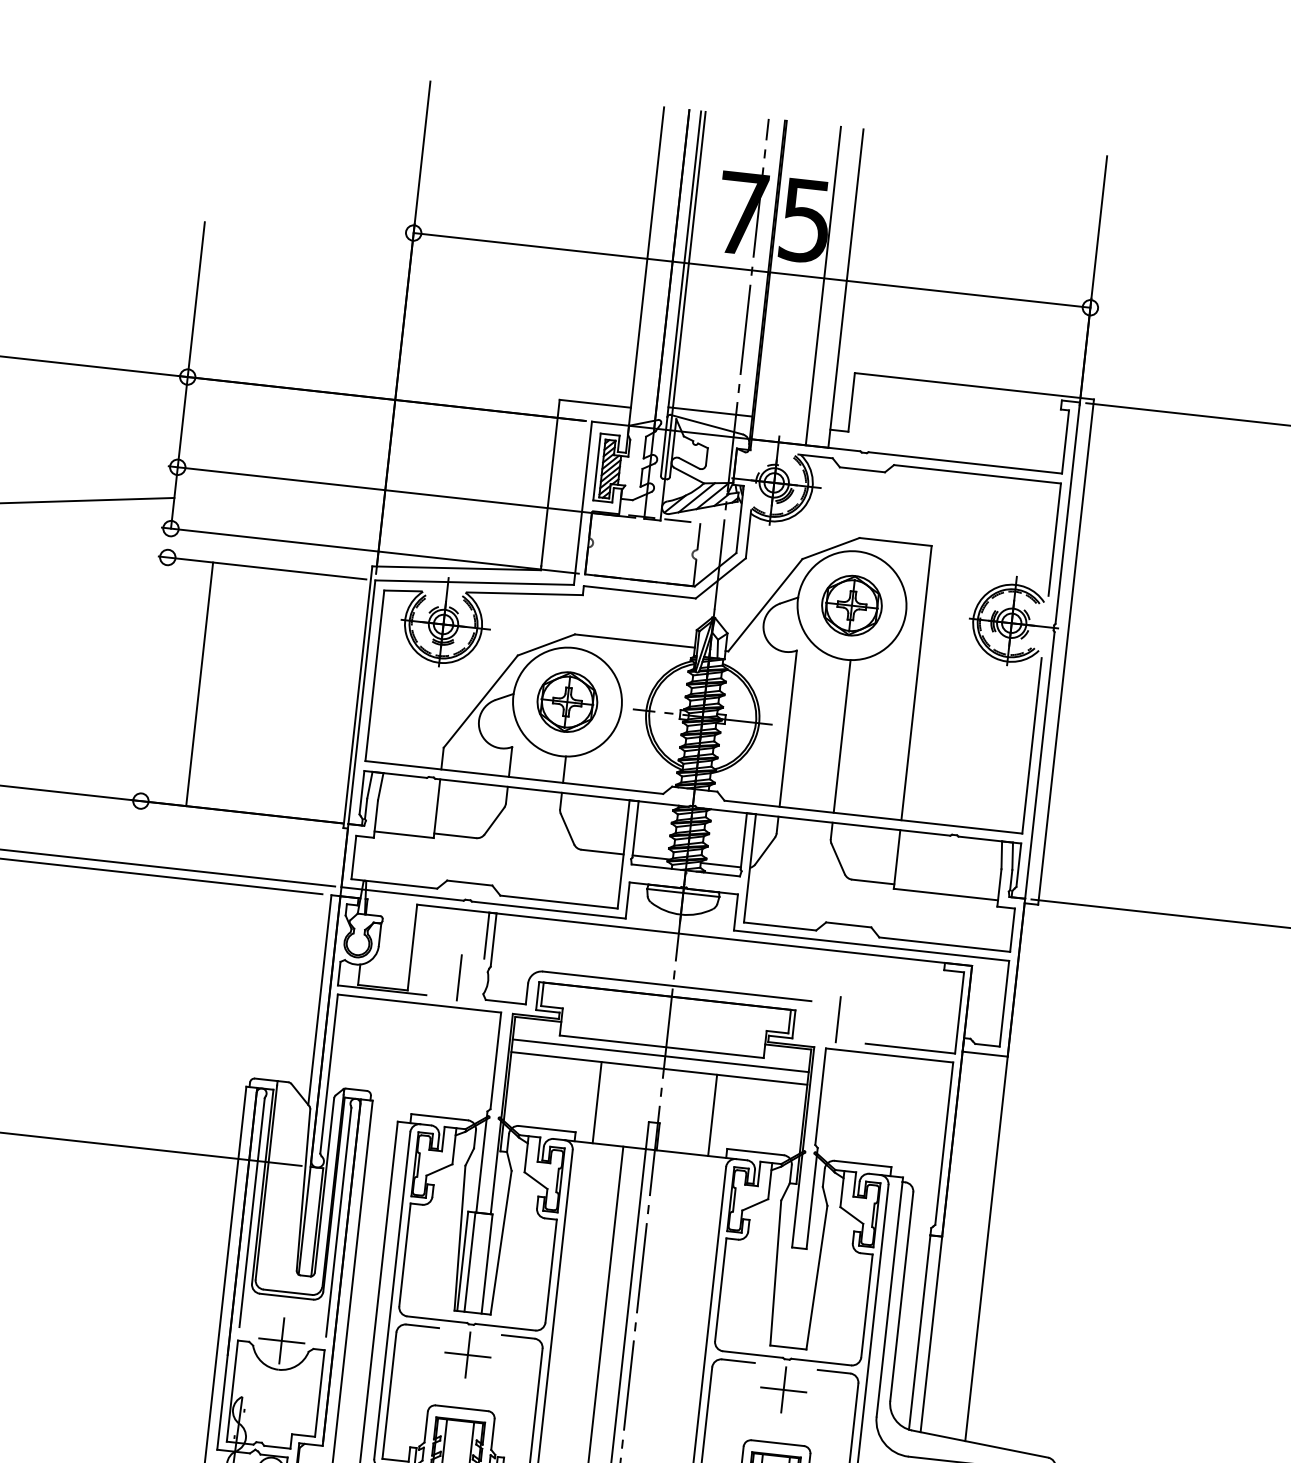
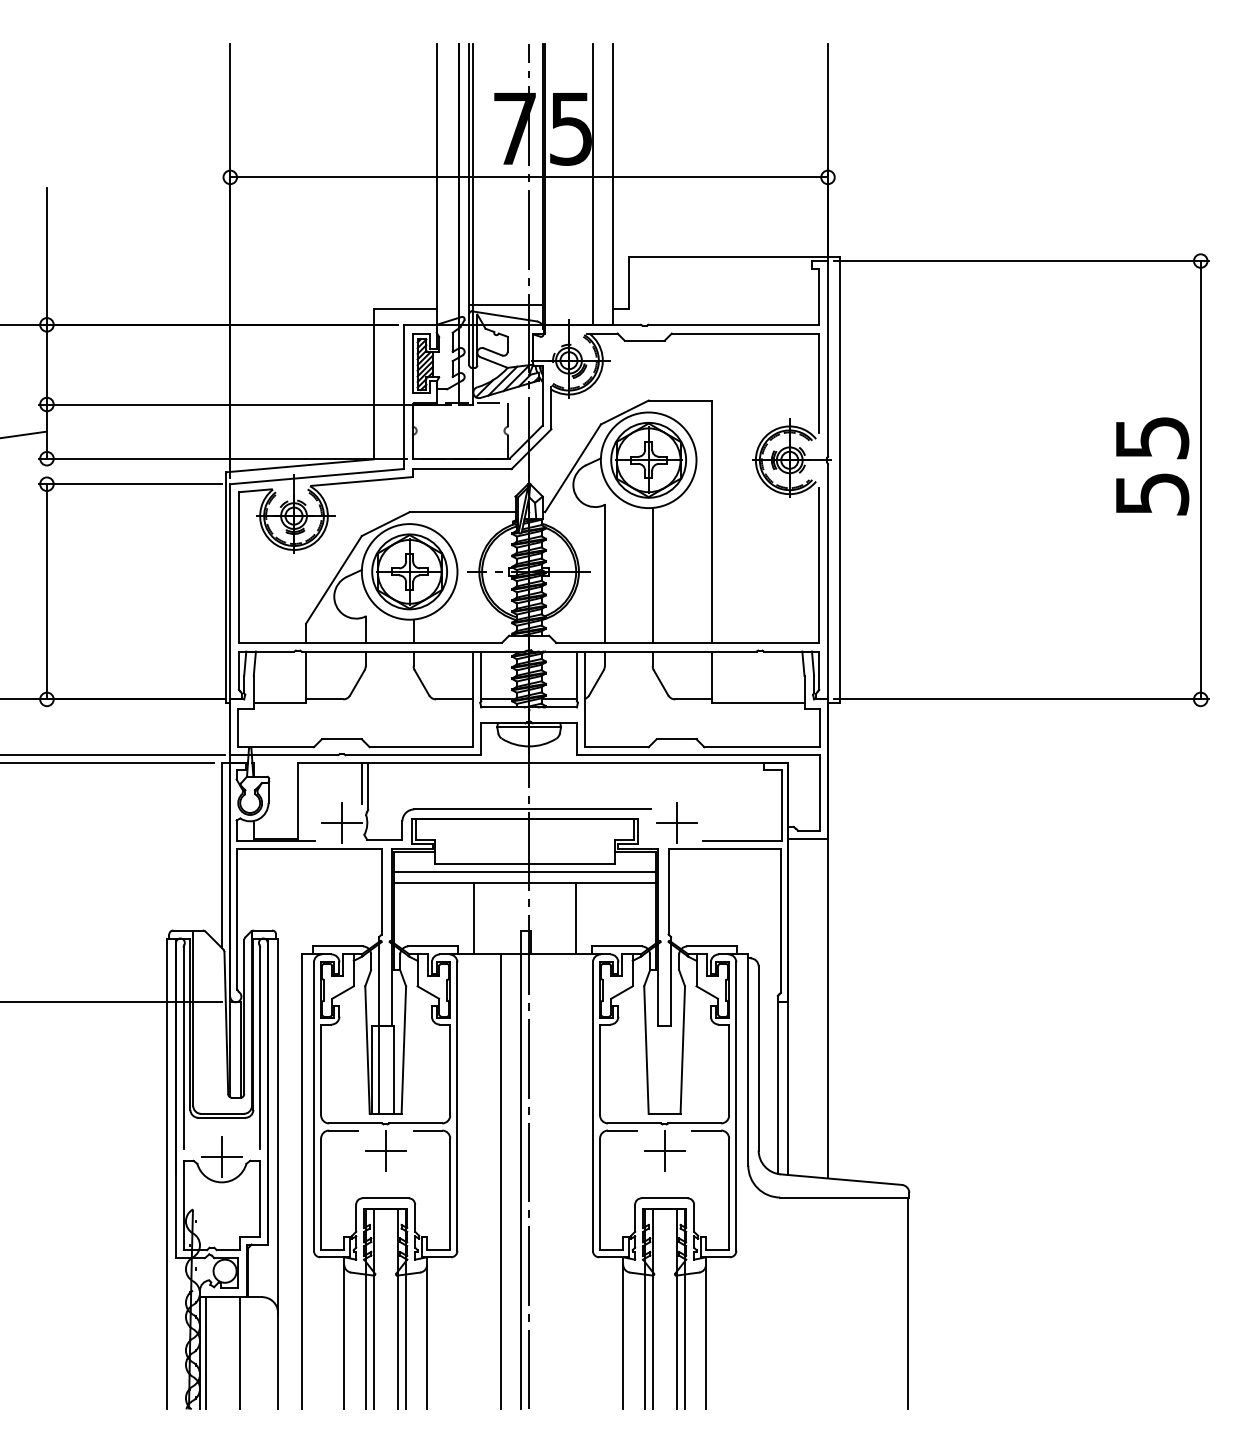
part: (851, 605) -> (648, 460), size x1.43
line: (199, 683) -> (46, 591), moved
part: (567, 701) -> (409, 571), size x1.43
line: (458, 977) -> (341, 822), added
line: (838, 1019) -> (676, 822), added

